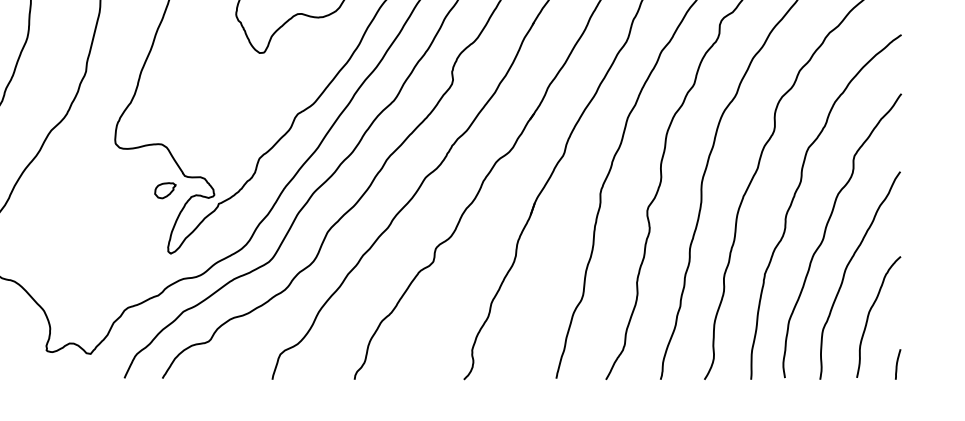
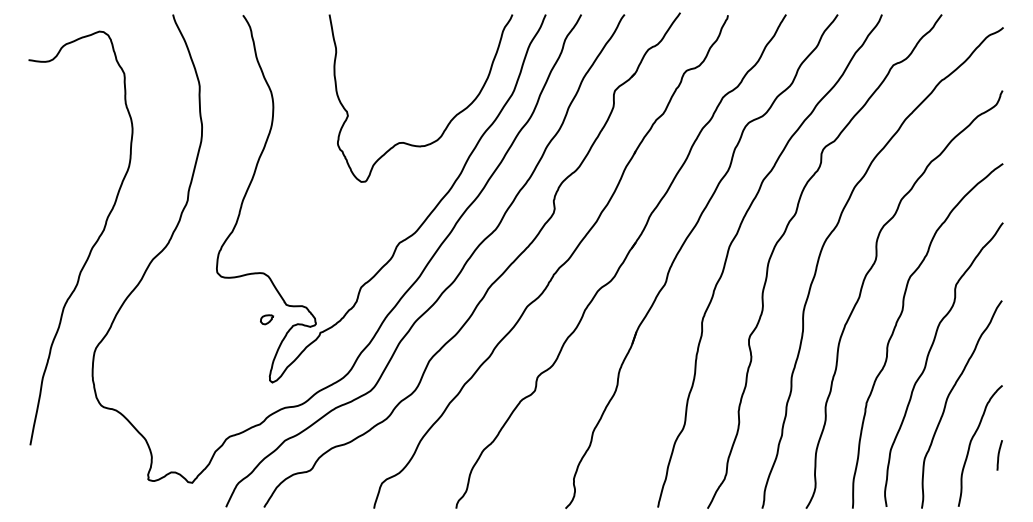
part: (164, 190) -> (266, 319), size x0.6
curve: (897, 364) -> (999, 455), moved

